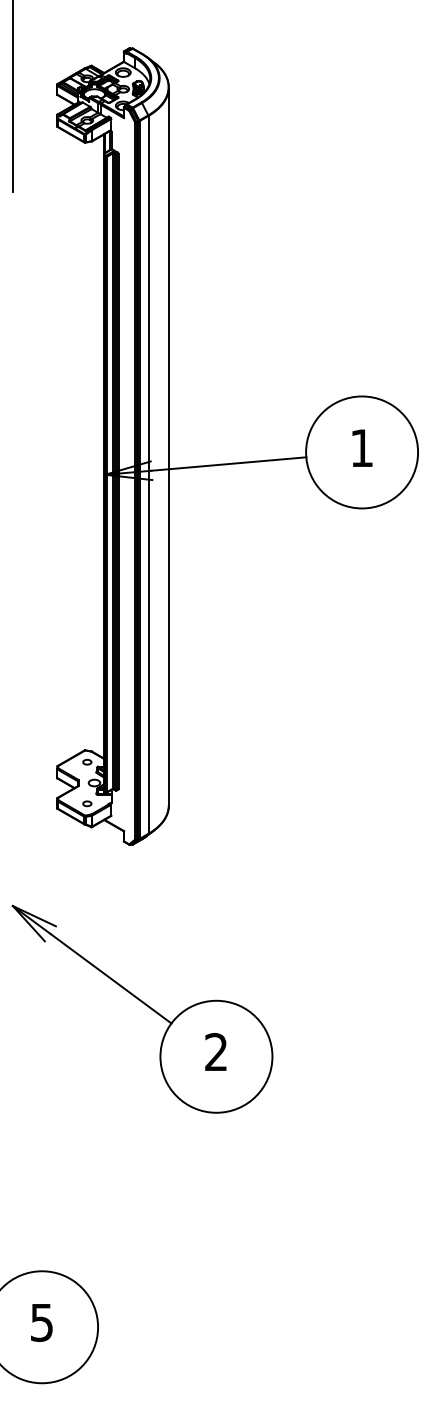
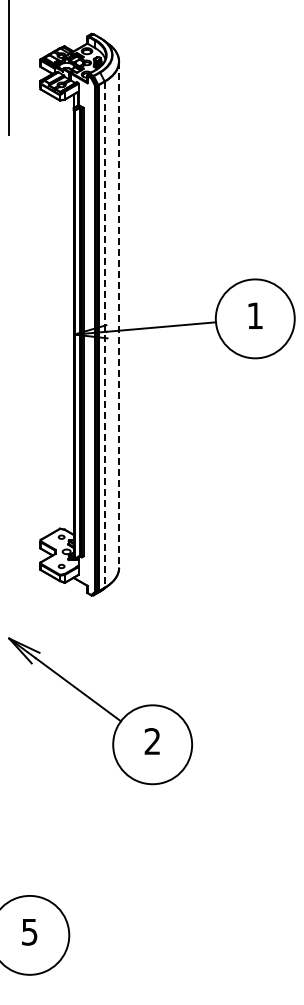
line: (169, 446) -> (119, 314), solid -> dashed
line: (148, 474) -> (104, 334), solid -> dashed

